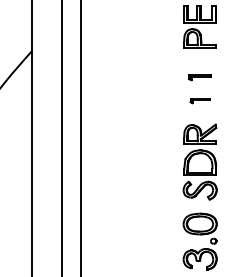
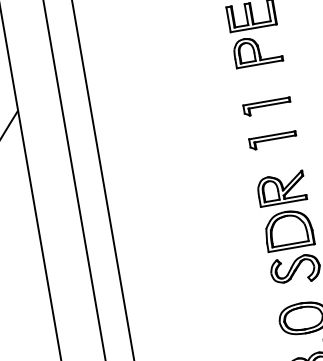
part: (199, 77) -> (266, 107), size x1.43
part: (199, 100) -> (272, 140), size x1.67

